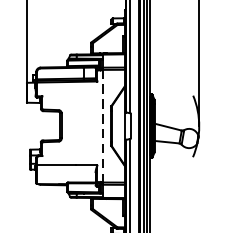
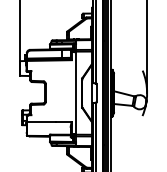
line: (103, 126) -> (76, 93), dashed -> solid

